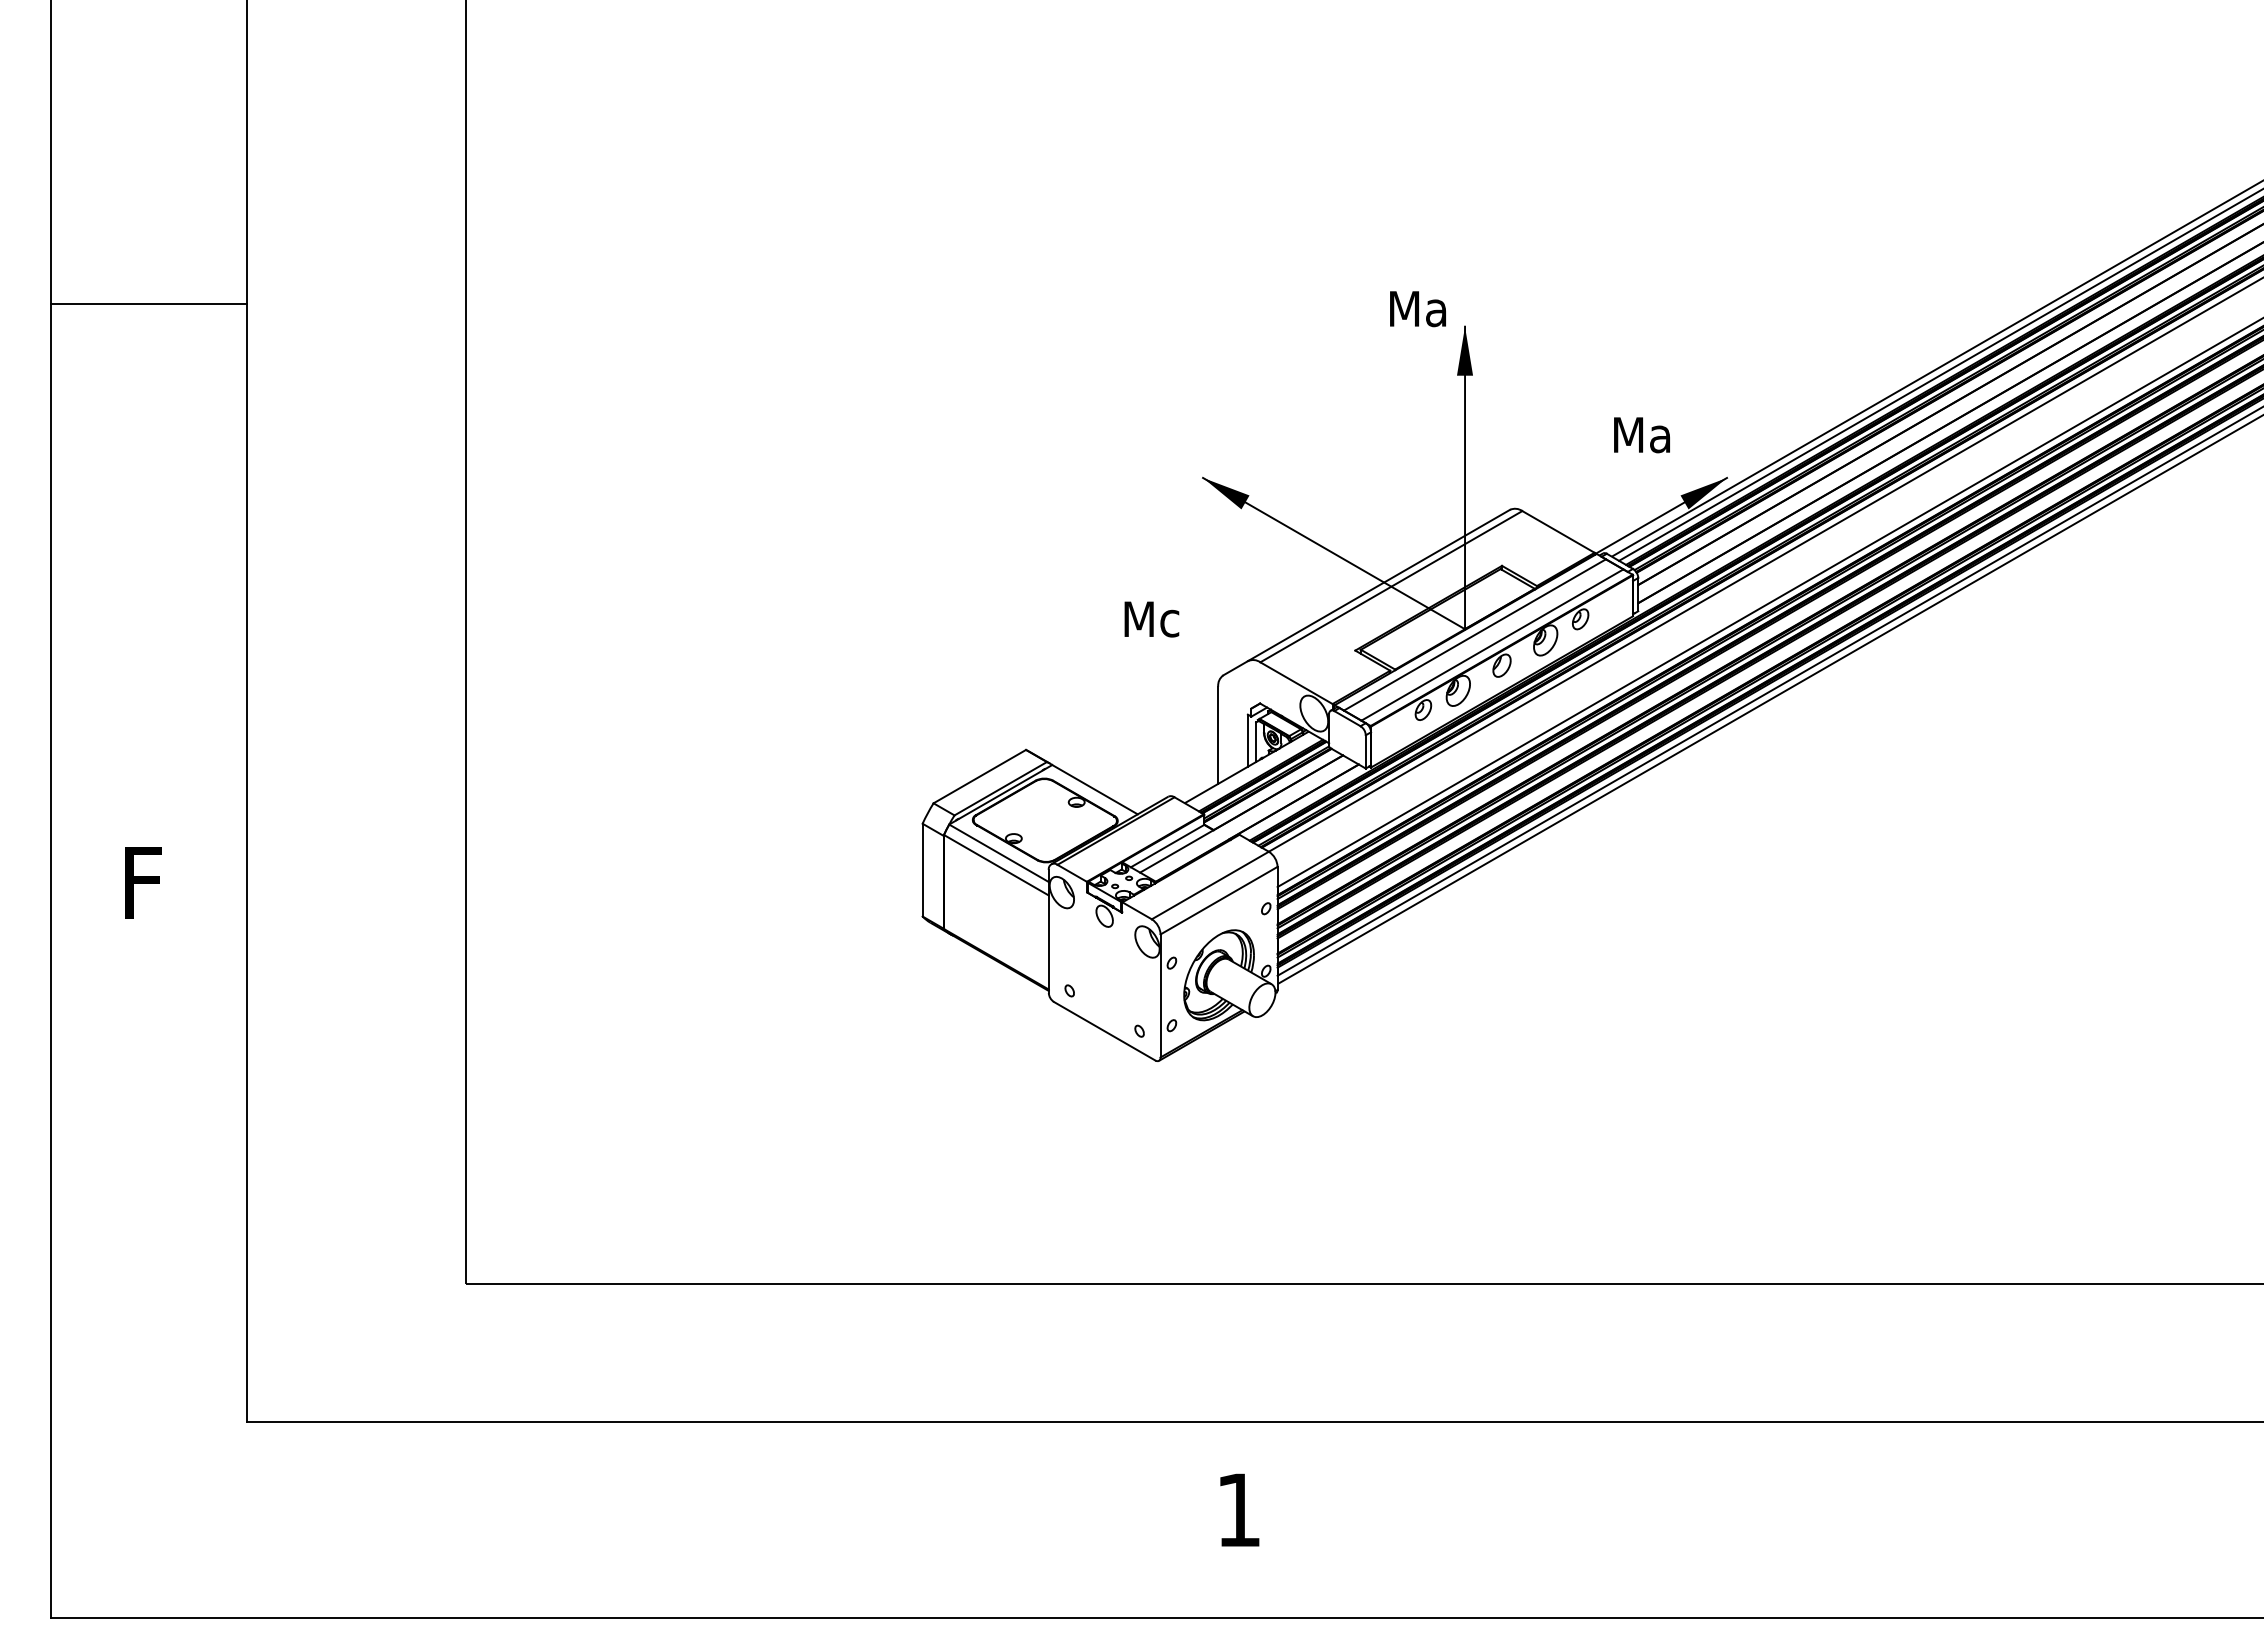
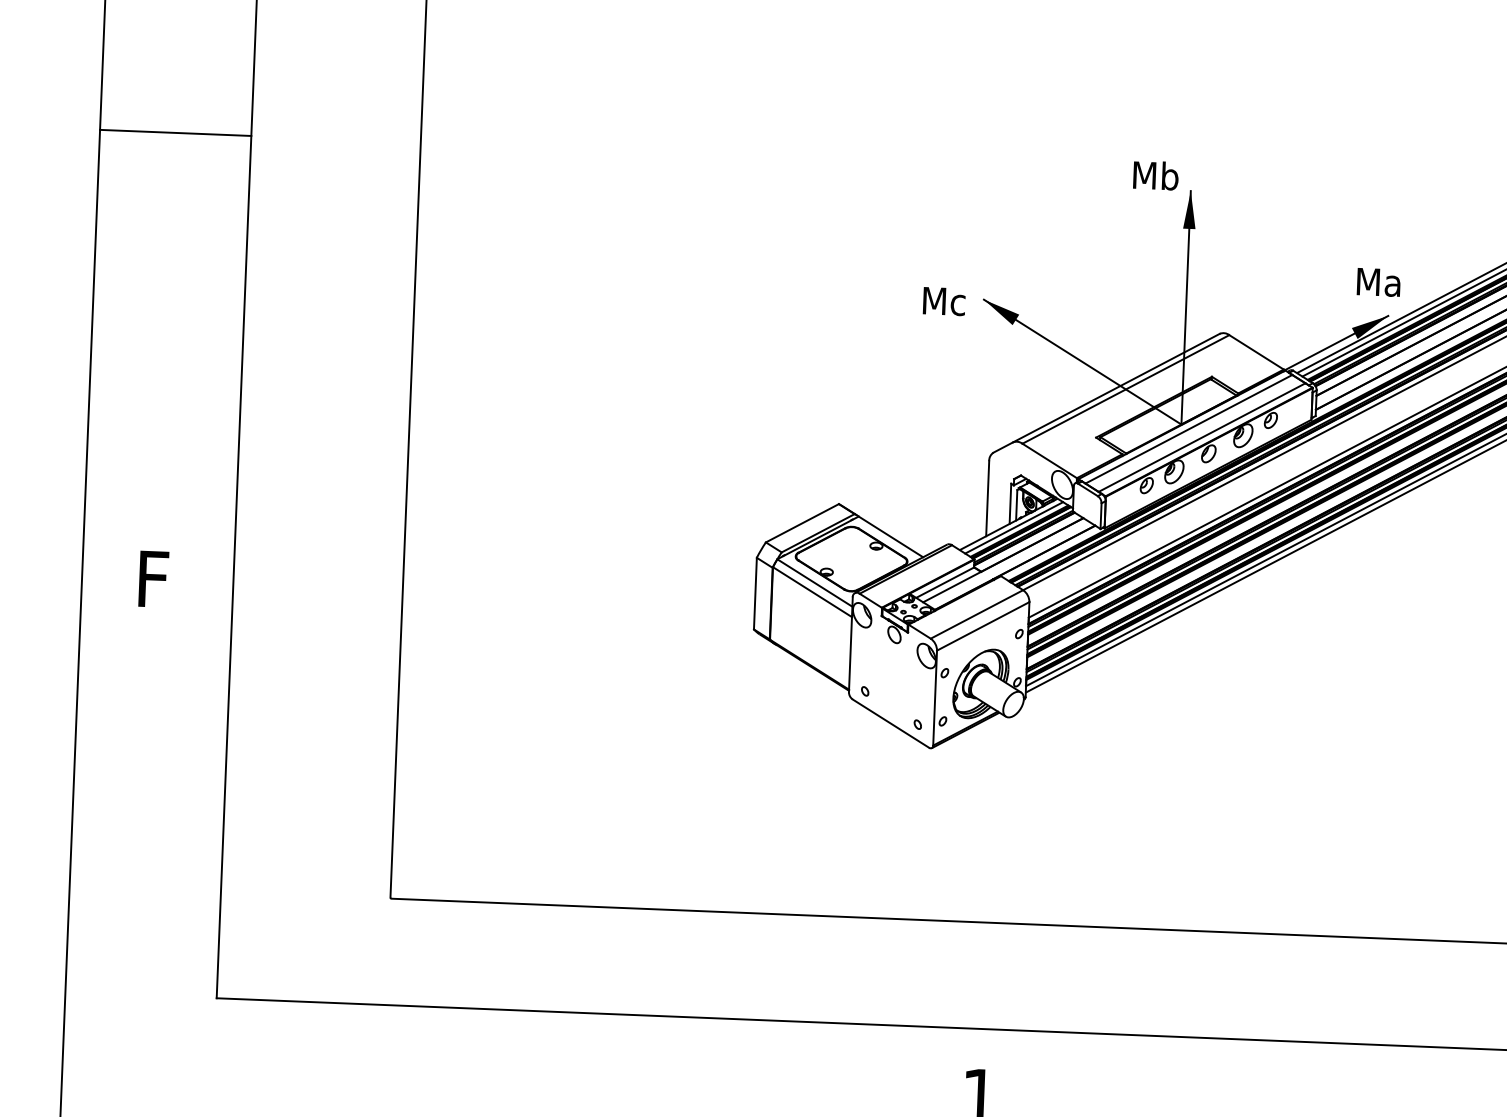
text: (1437, 308) -> (1170, 176), Ma -> Mb
text: (1641, 435) -> (1378, 282), moved
text: (1151, 619) -> (944, 301), moved
line: (1254, 771) -> (1014, 527), added

